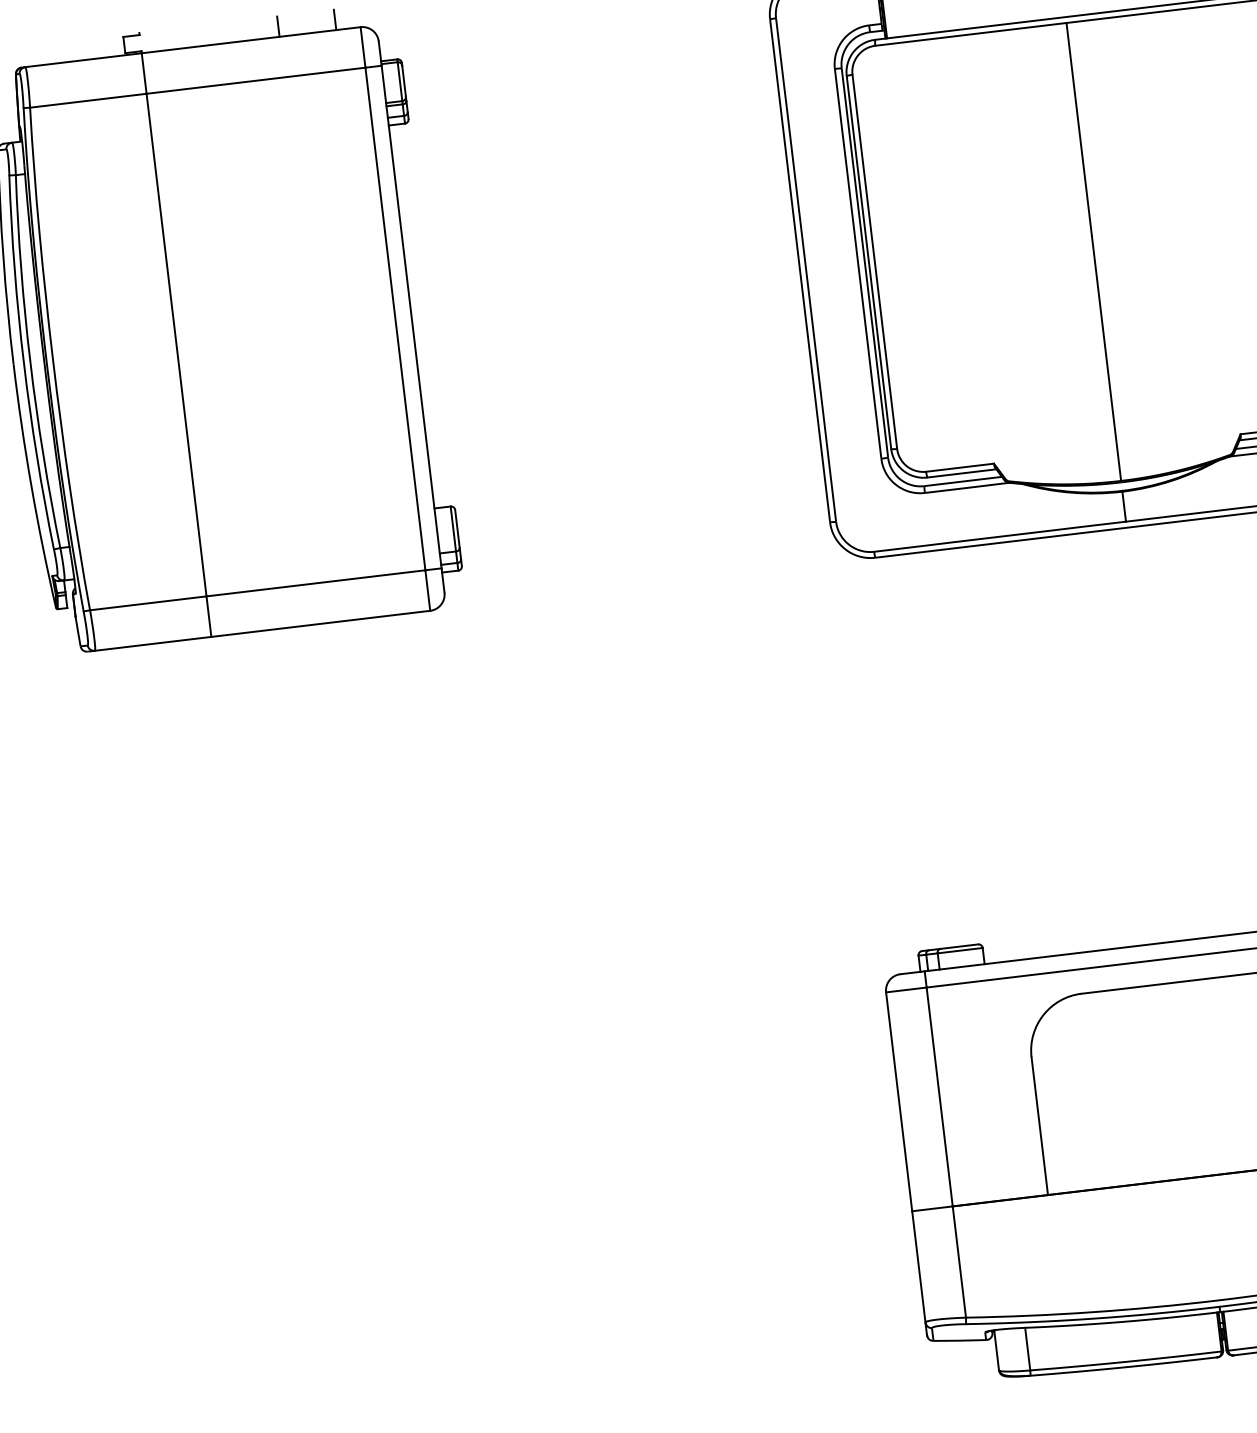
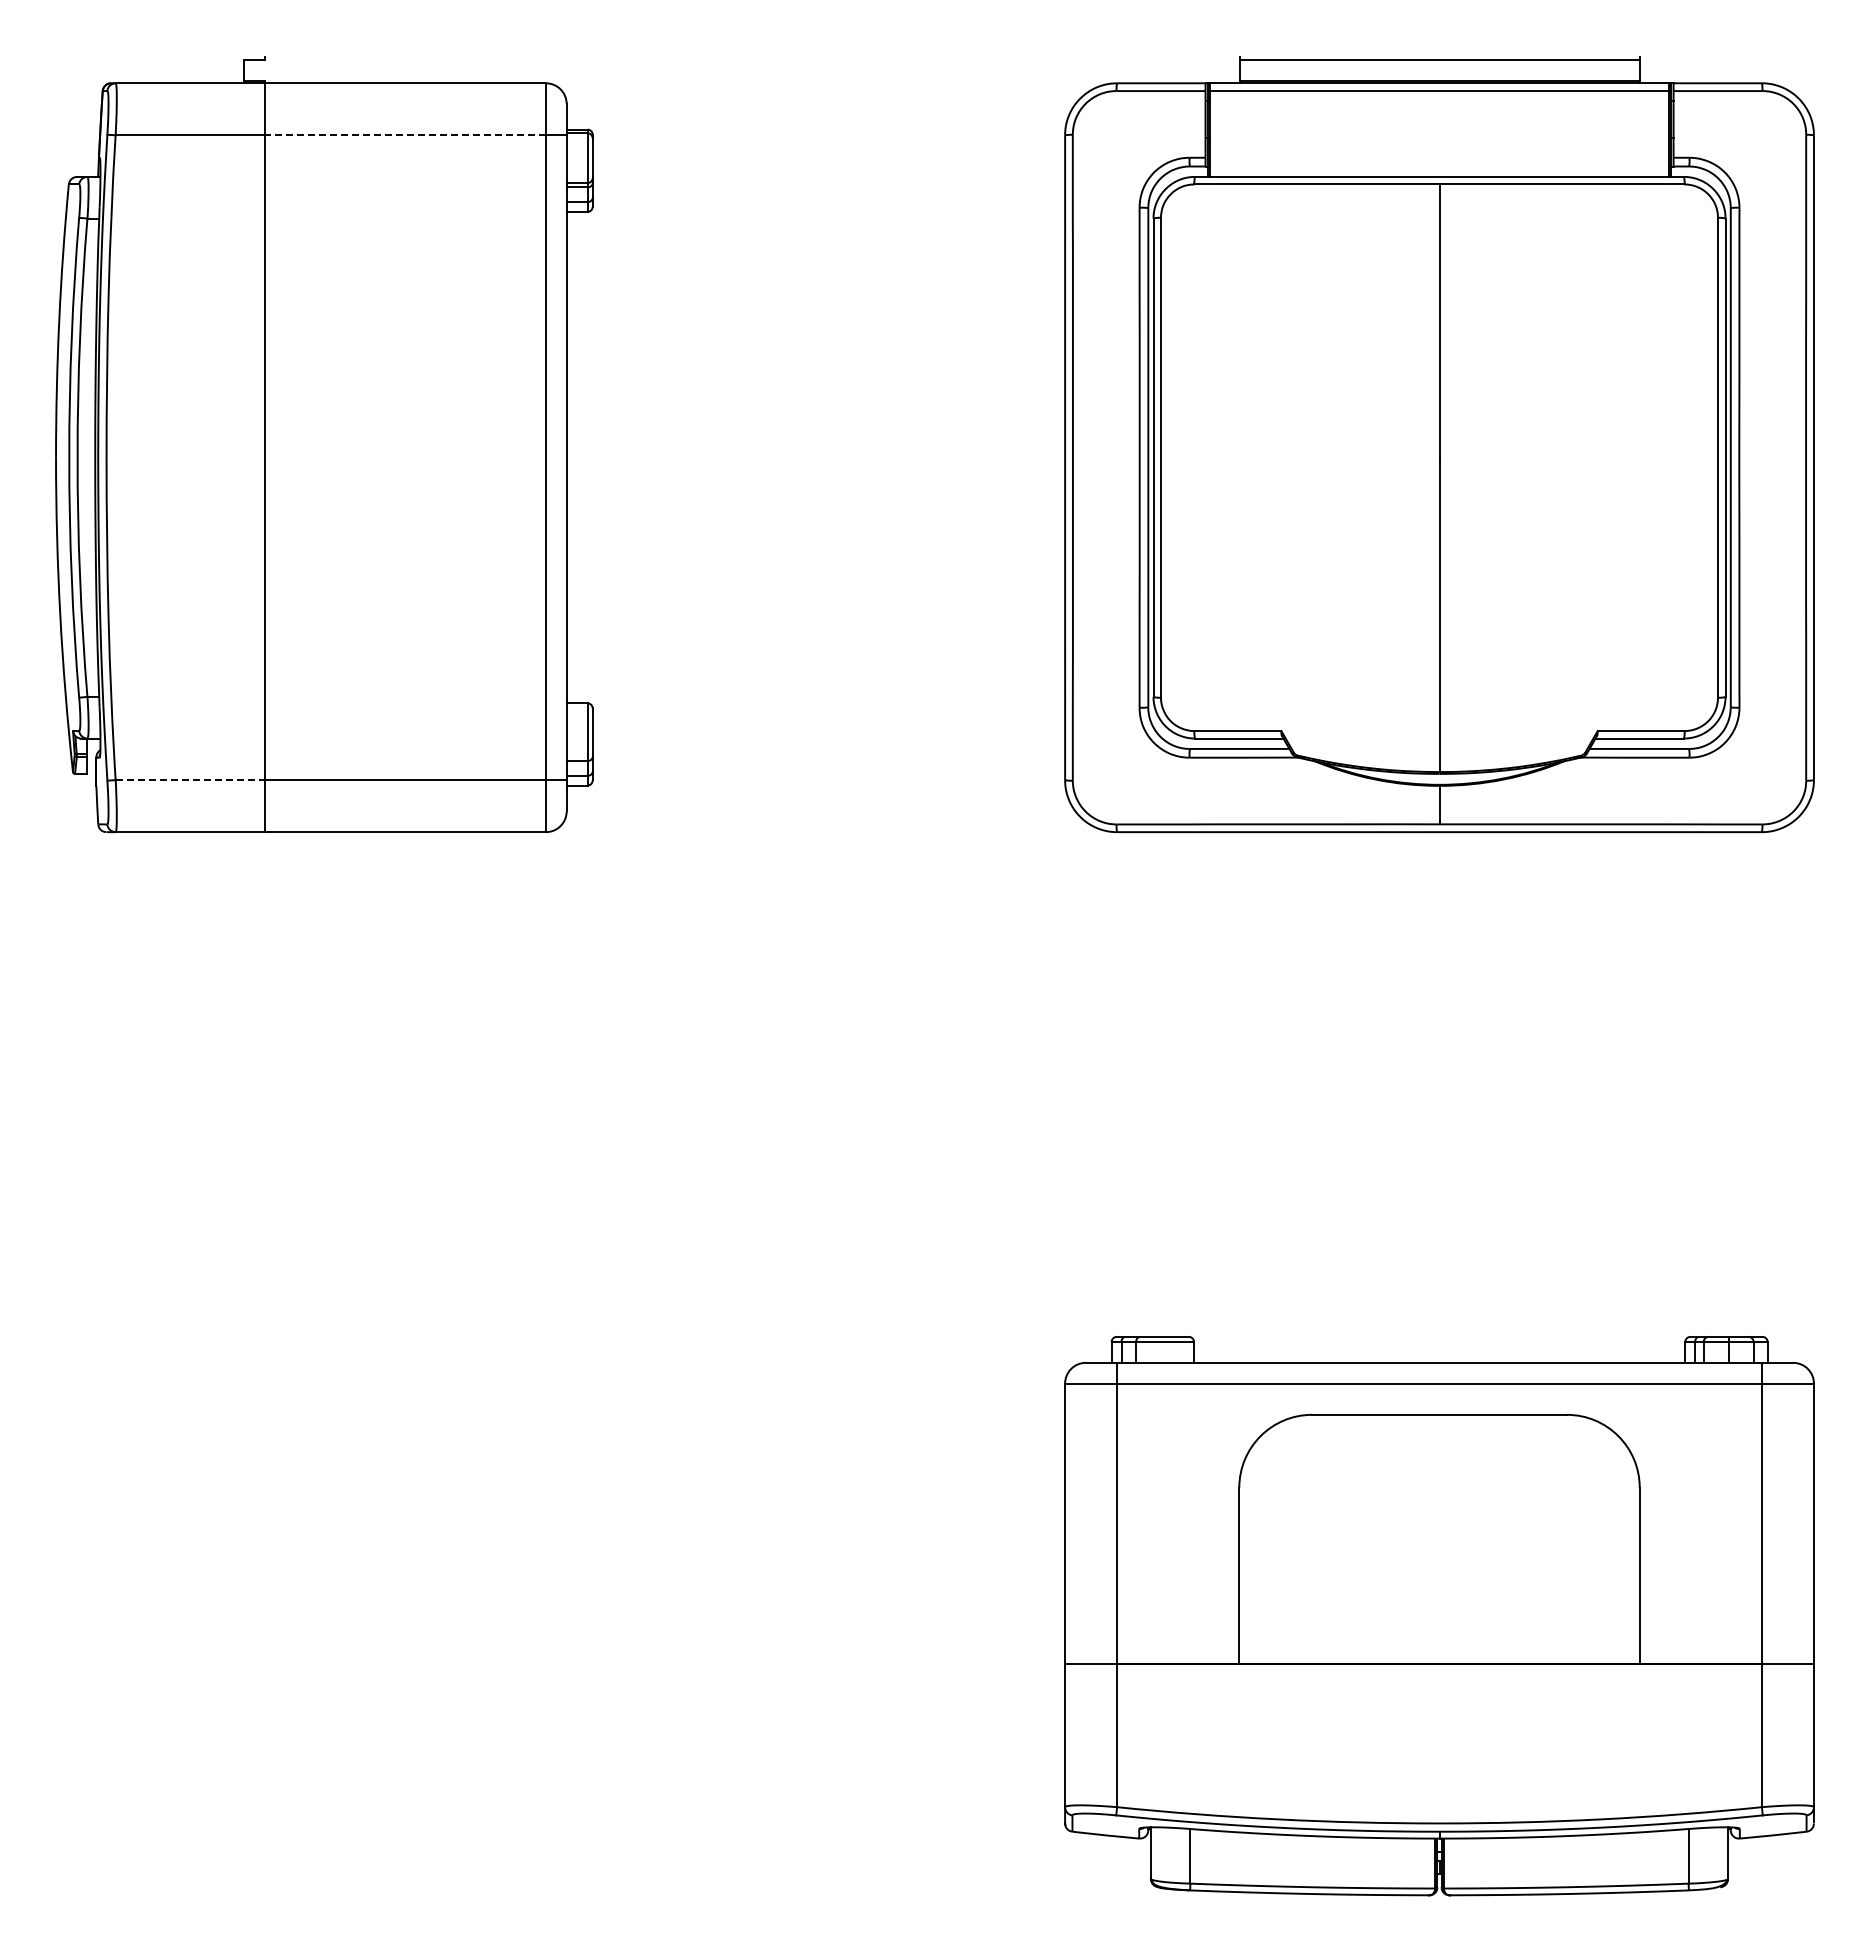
line: (334, 20) -> (514, 70), removed
line: (278, 26) -> (441, 70), removed
line: (256, 80) -> (405, 135), solid -> dashed
line: (148, 603) -> (190, 780), solid -> dashed

